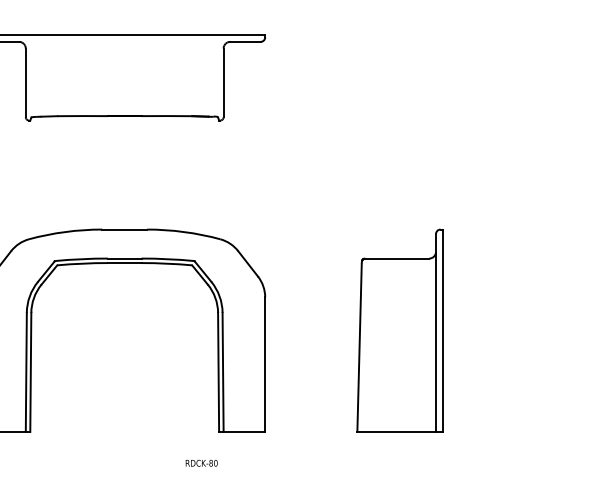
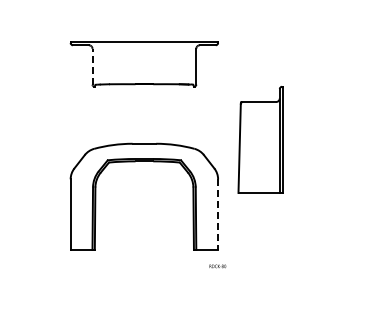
line: (25, 82) -> (92, 66), solid -> dashed
part: (399, 330) -> (260, 139), moved
line: (265, 366) -> (218, 215), solid -> dashed
text: (201, 463) -> (217, 266), moved

